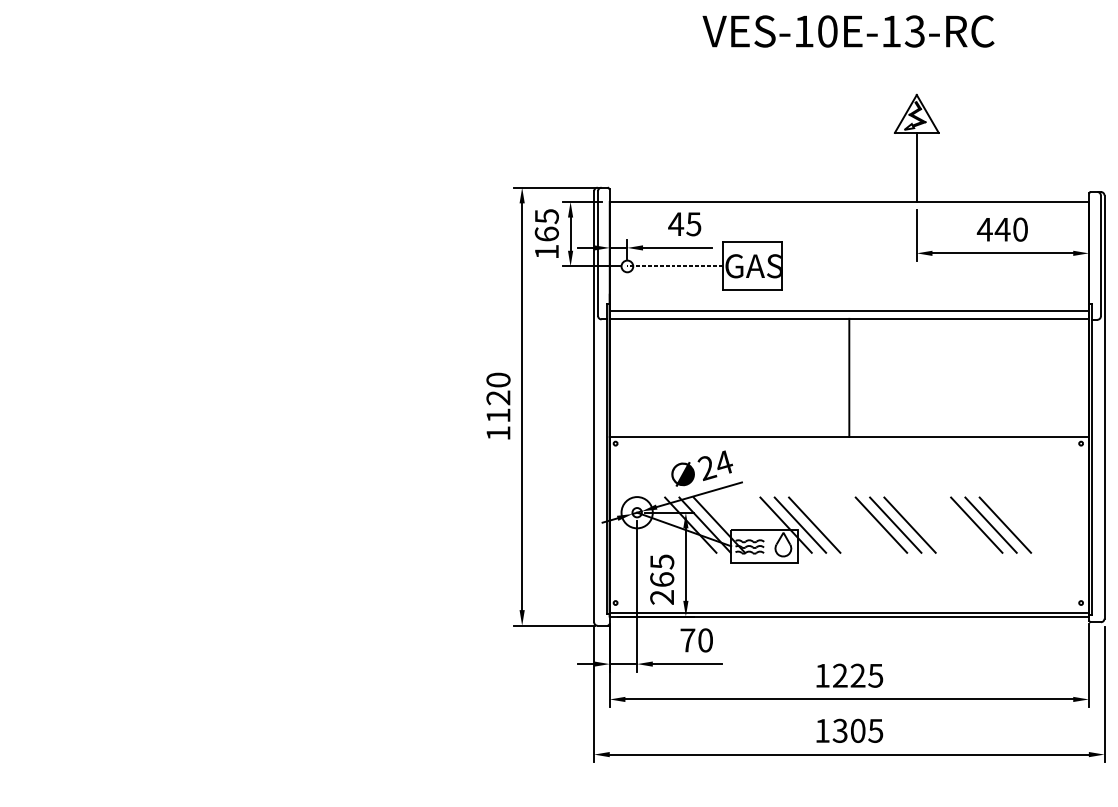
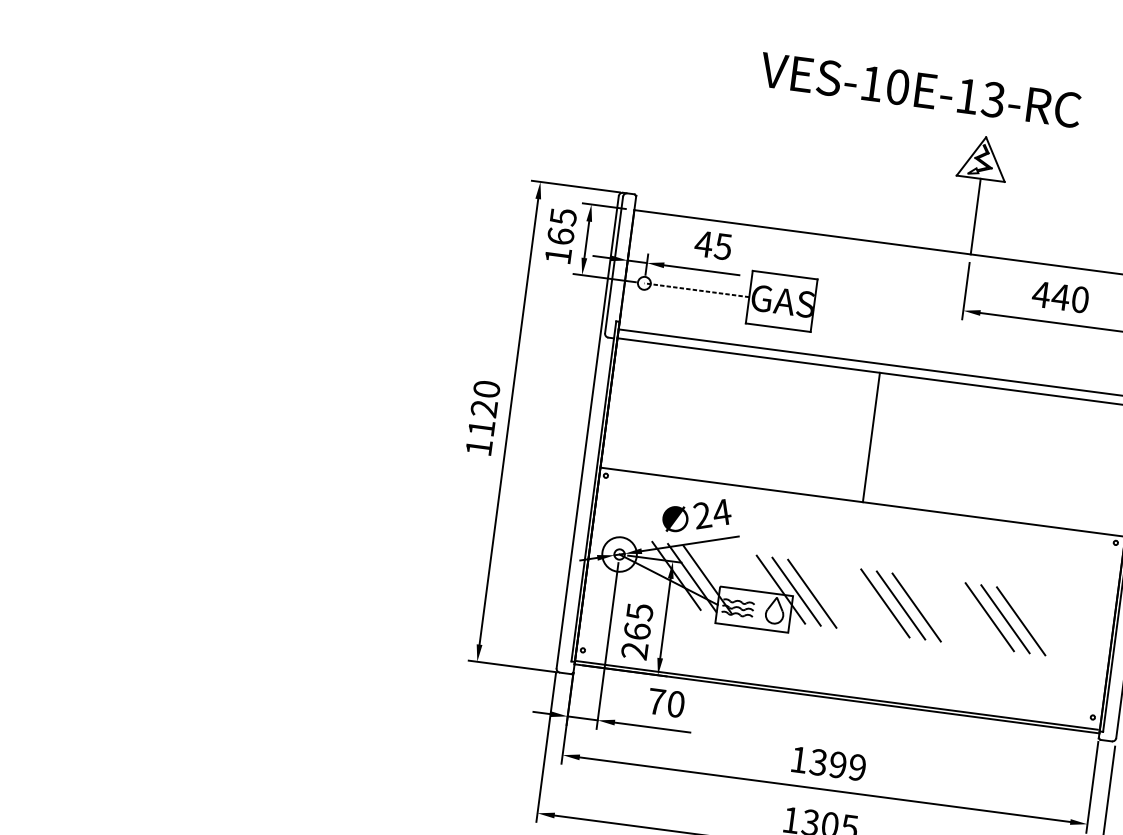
text: (848, 31) -> (920, 90), moved
text: (857, 675) -> (837, 764), 1225 -> 1399

